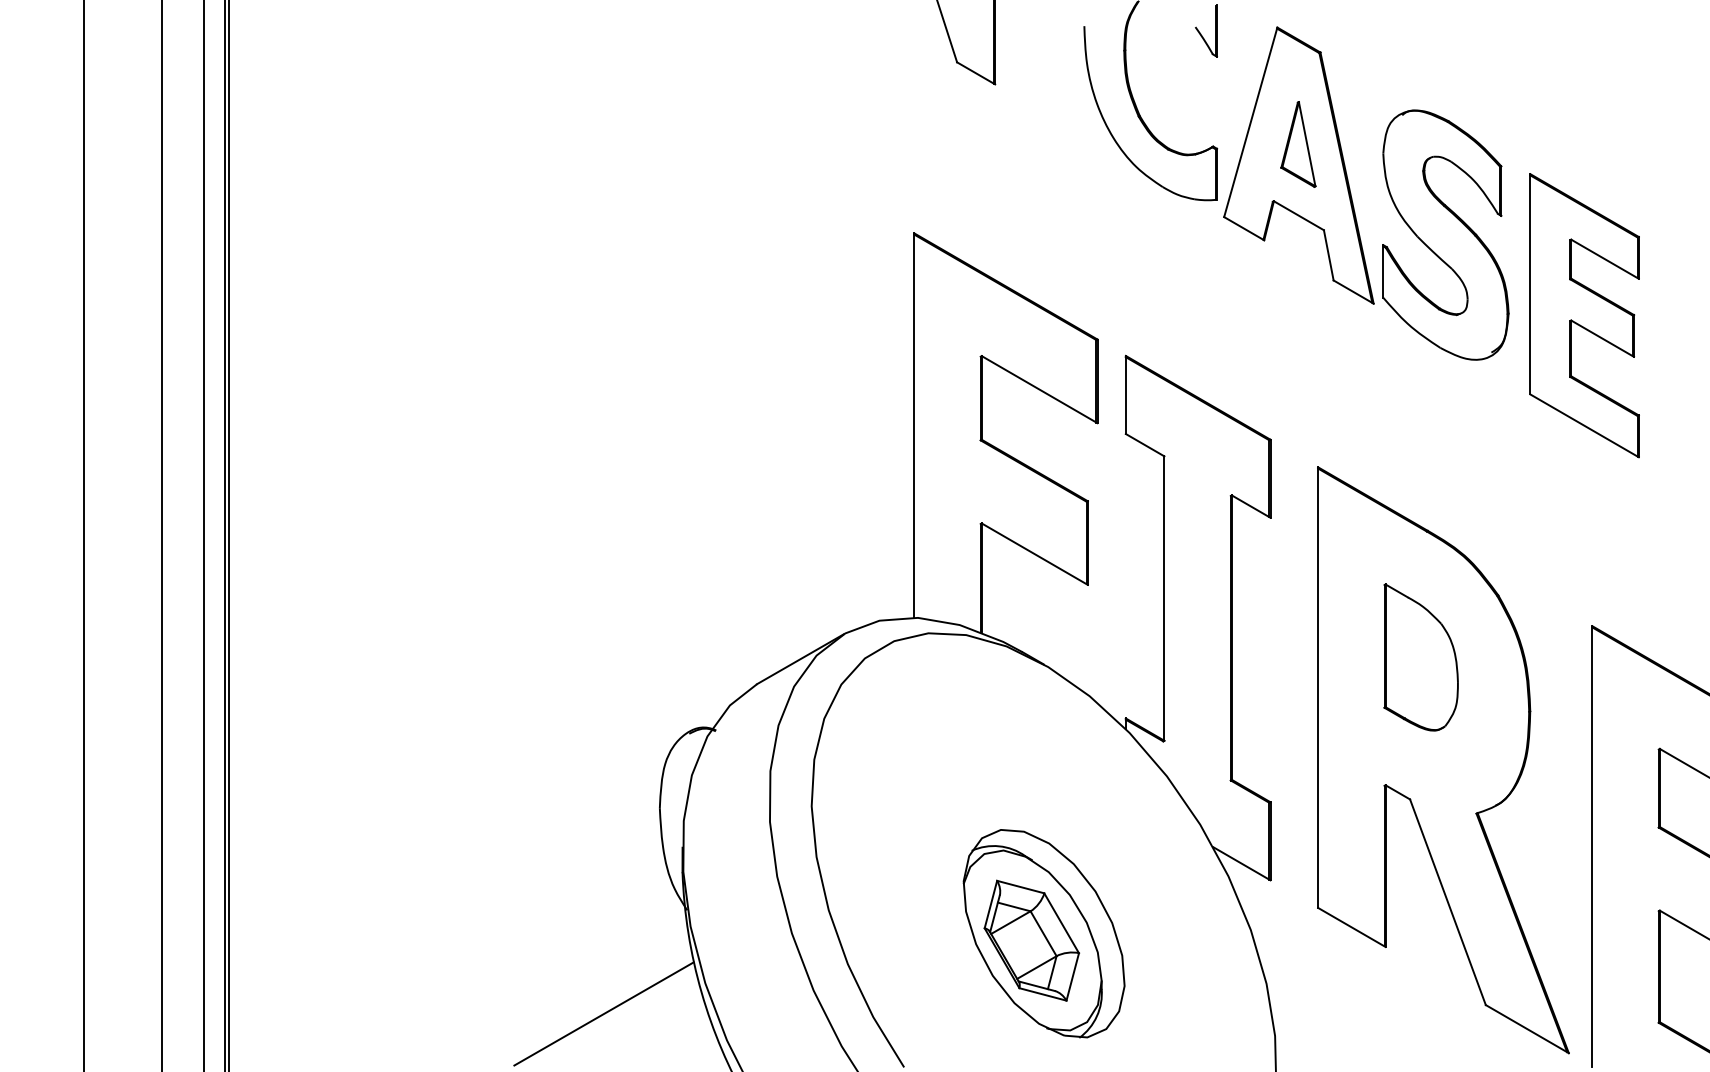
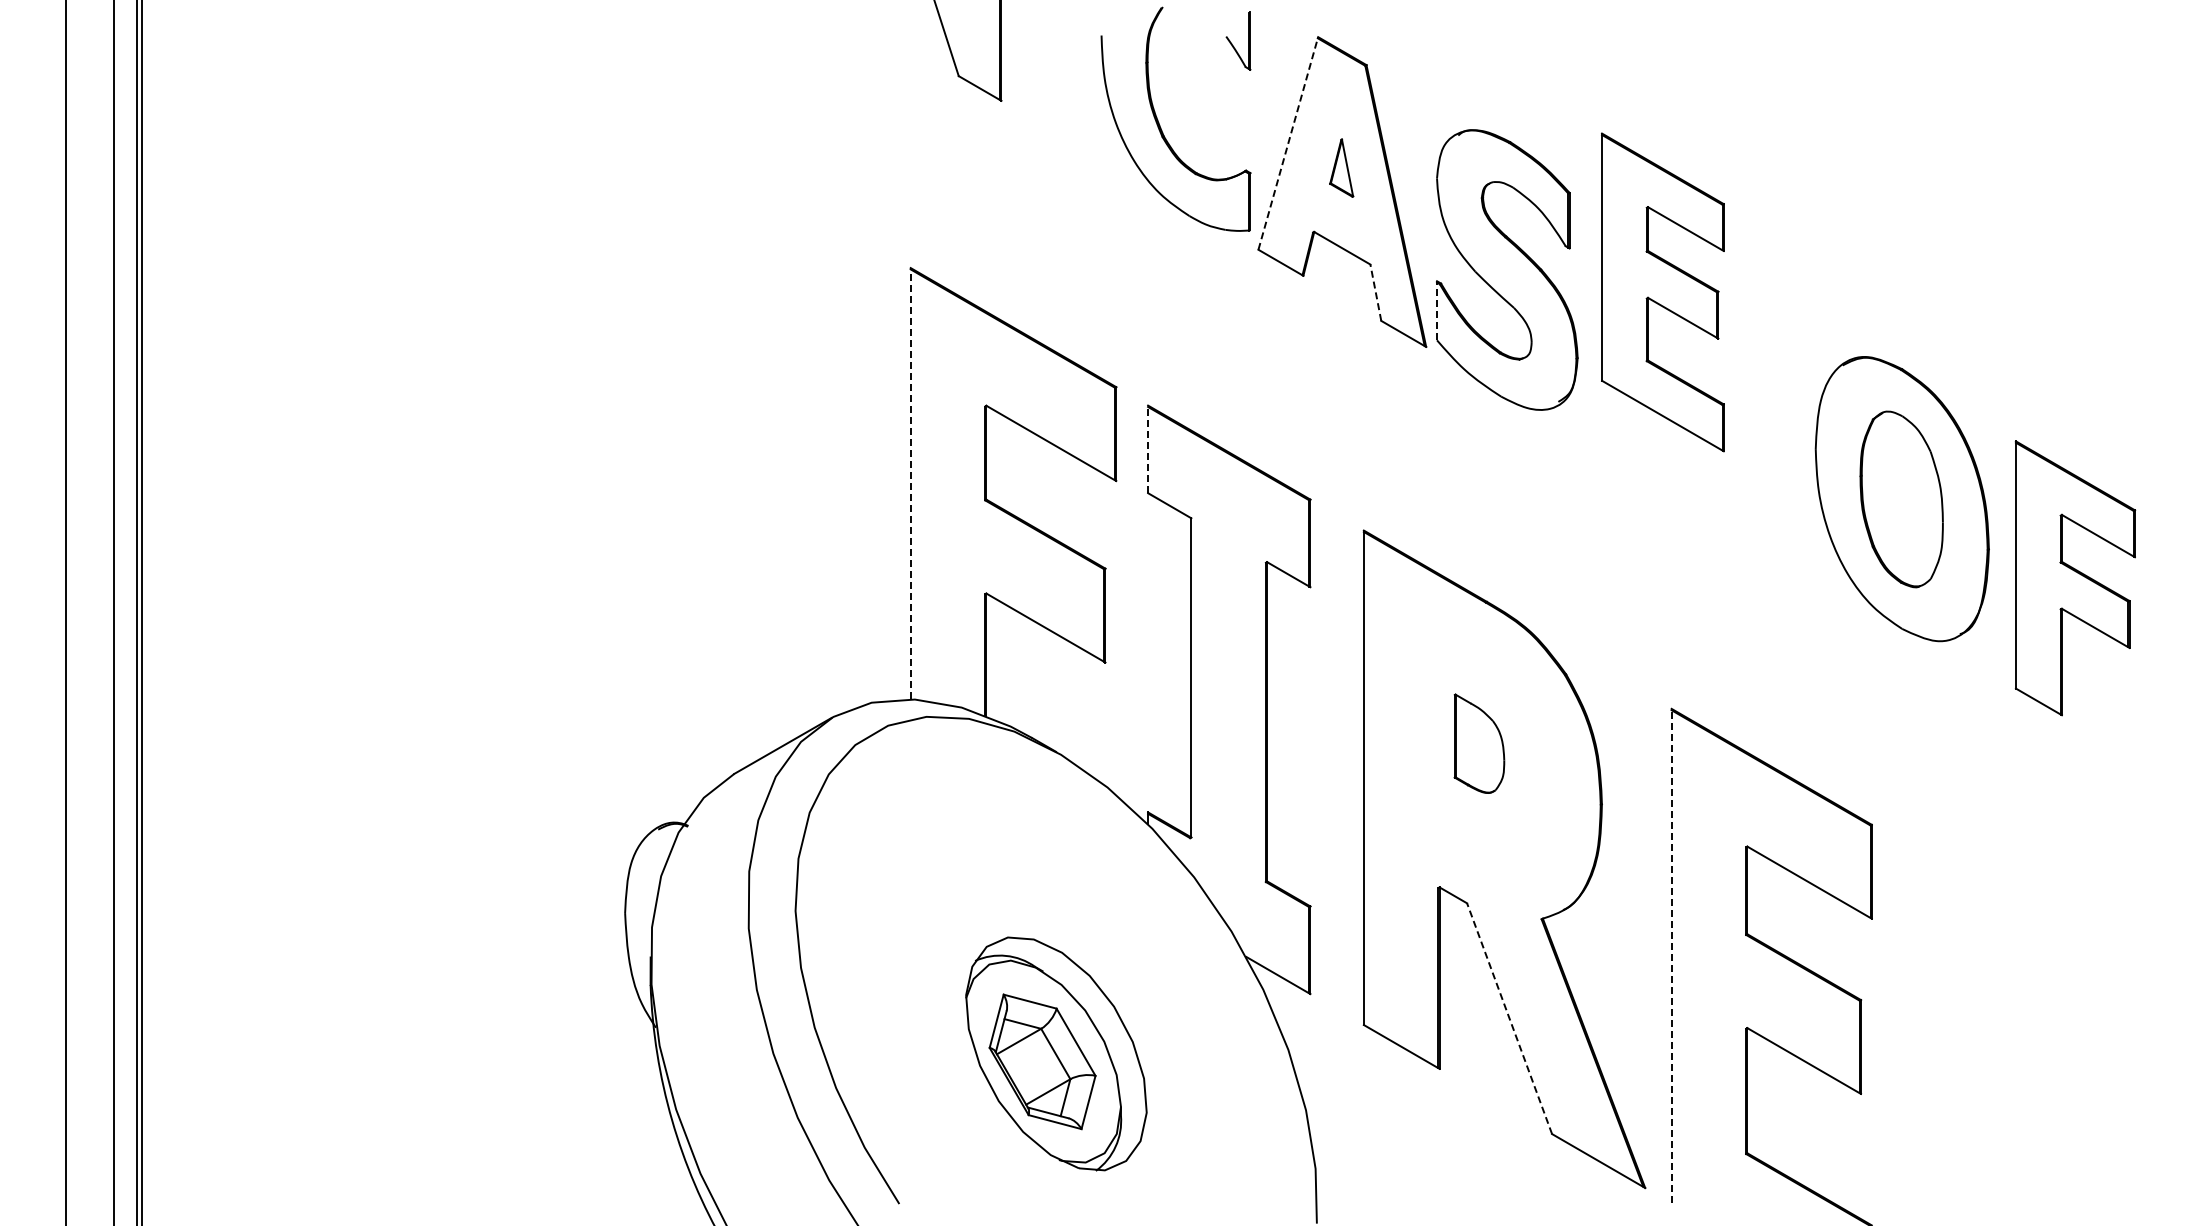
line: (1250, 121) -> (1288, 142), solid -> dashed
part: (1298, 143) -> (1341, 167), size x0.6
line: (1328, 255) -> (1375, 292), solid -> dashed
line: (1383, 271) -> (1437, 310), solid -> dashed
part: (1584, 315) -> (1662, 292), moved
line: (1126, 395) -> (1148, 449), solid -> dashed
line: (914, 425) -> (910, 483), solid -> dashed
part: (1421, 657) -> (1479, 743), size x0.6
line: (1592, 845) -> (1671, 955), solid -> dashed
line: (1447, 902) -> (1509, 1018), solid -> dashed
line: (604, 1013) -> (562, 1143), removed

